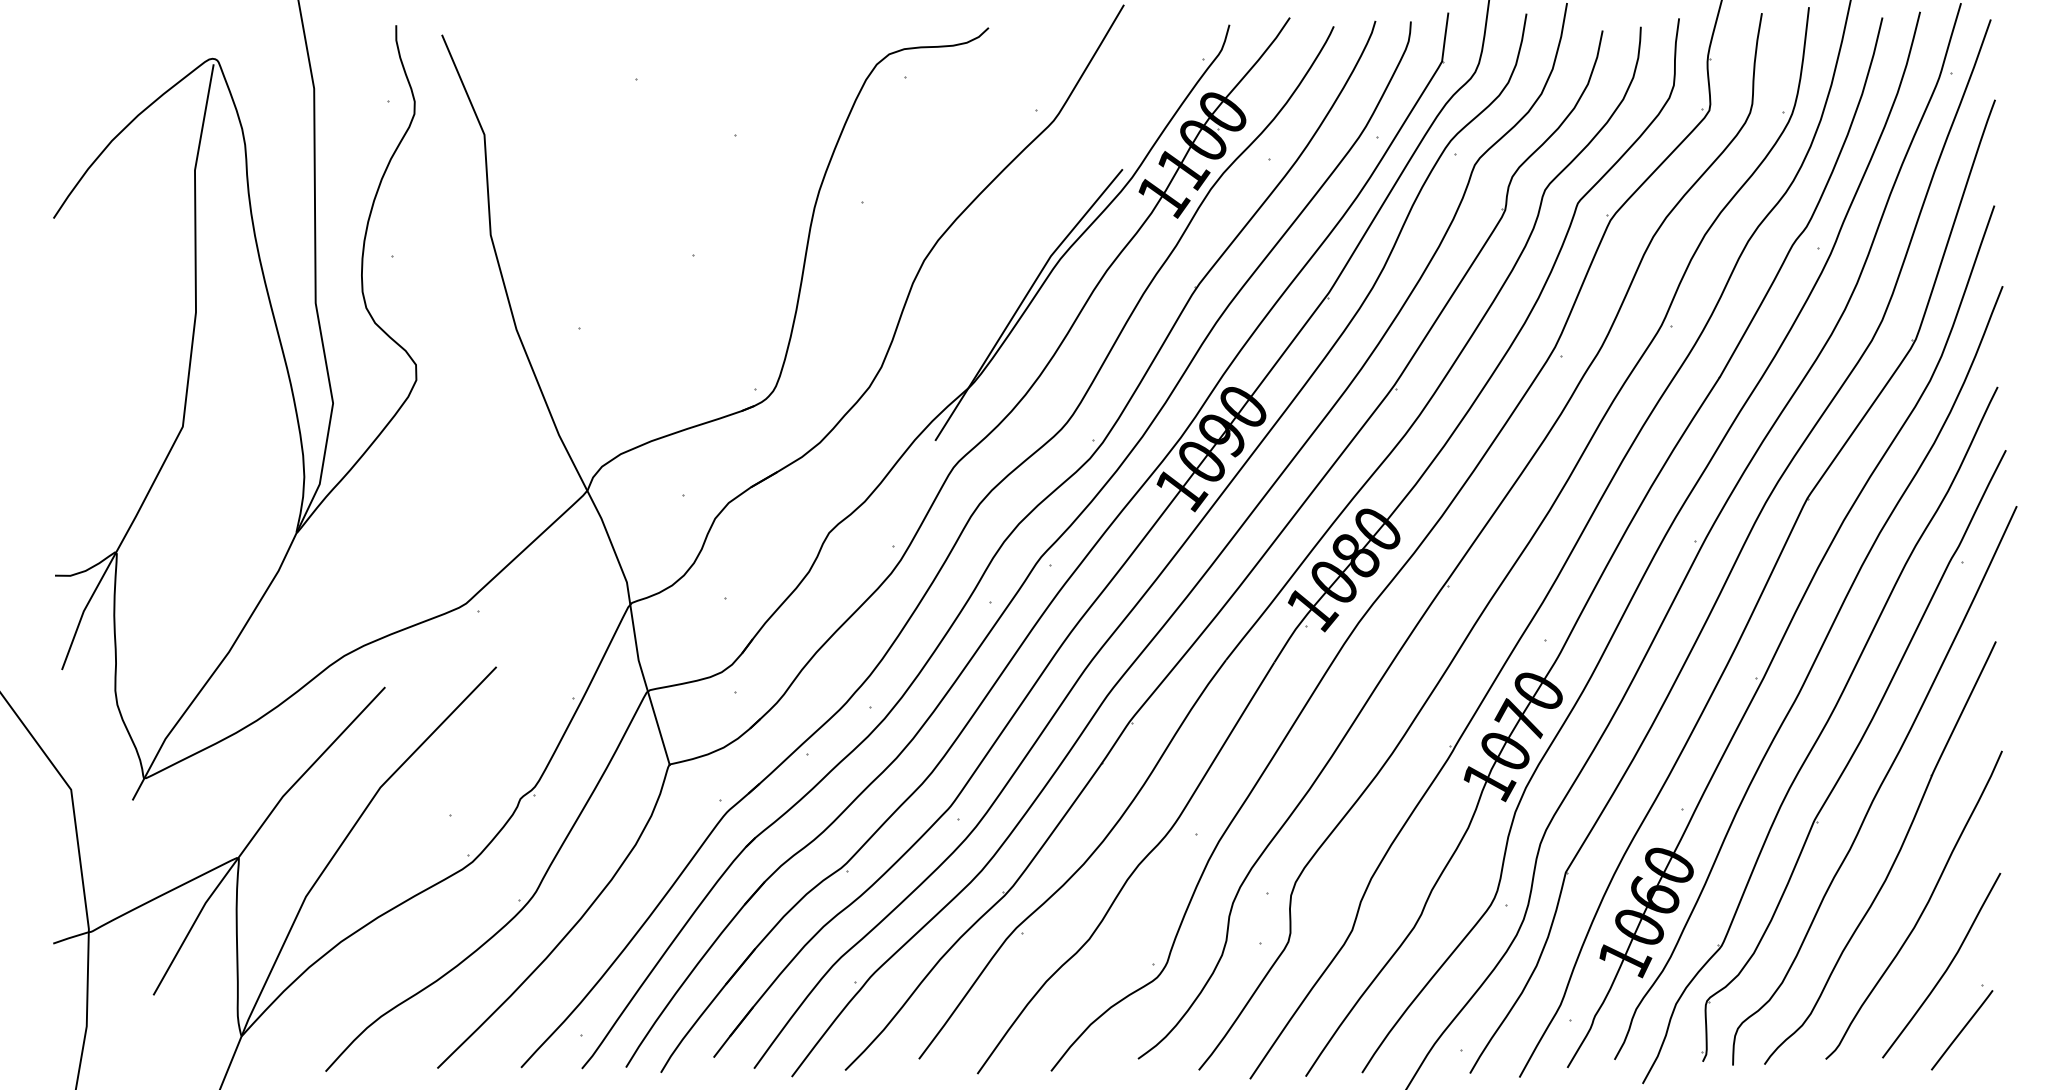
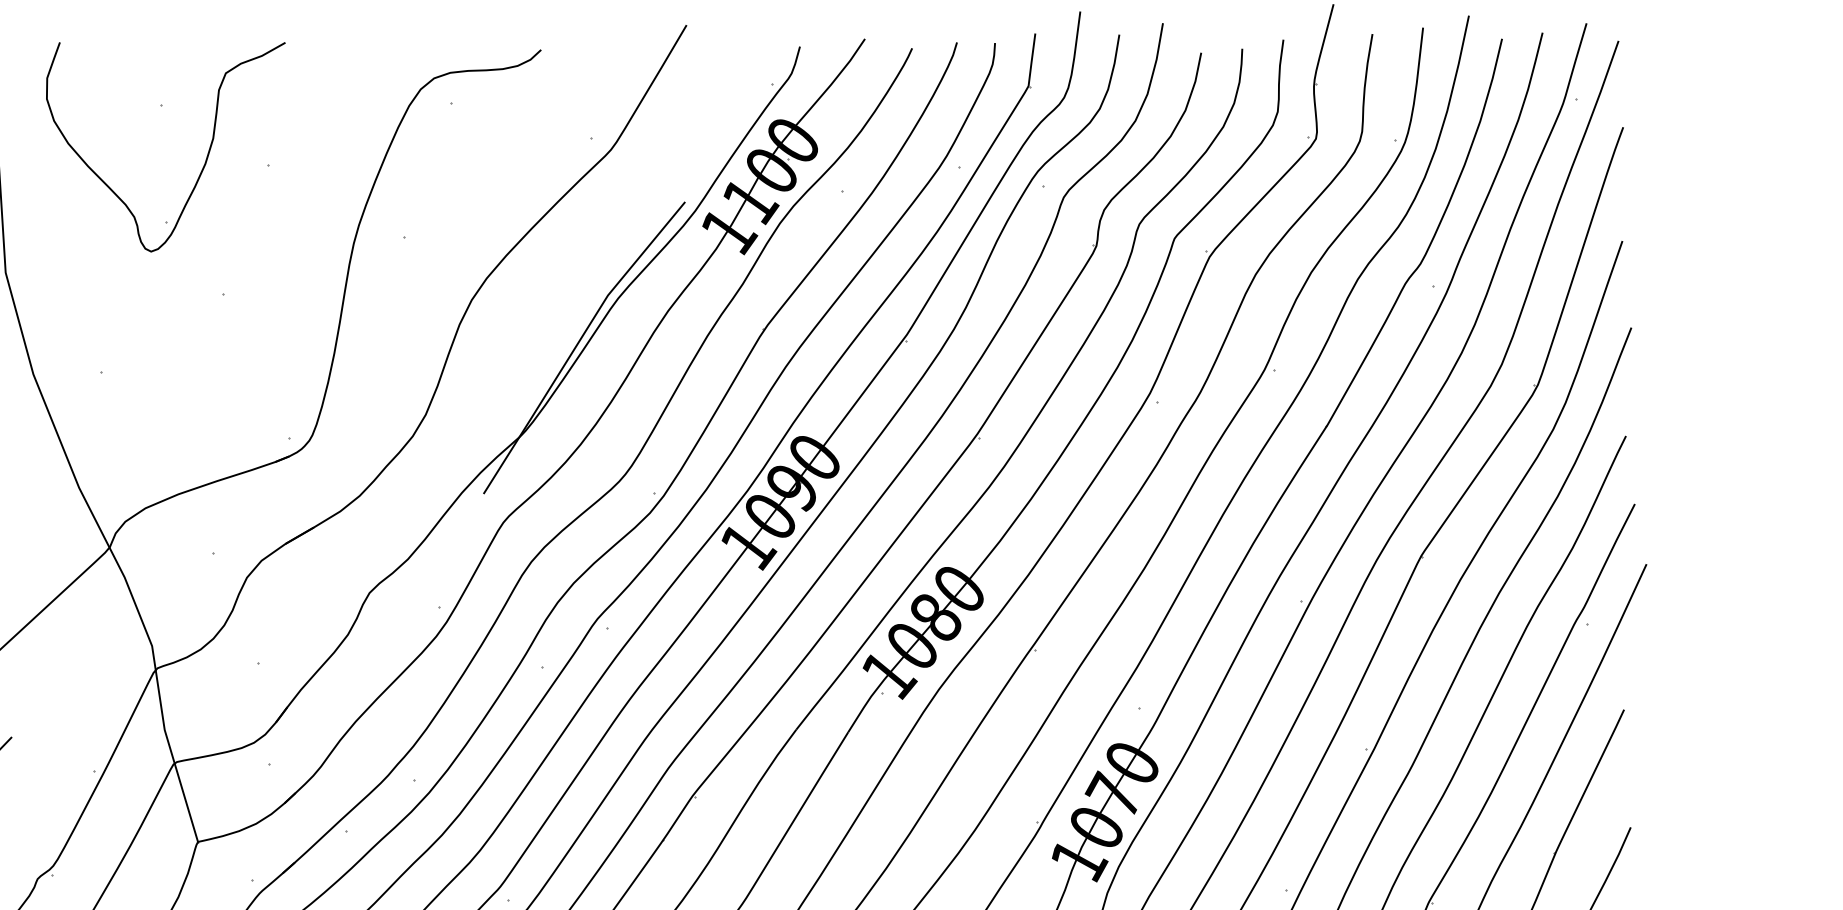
part: (676, 129) -> (205, 159), added

